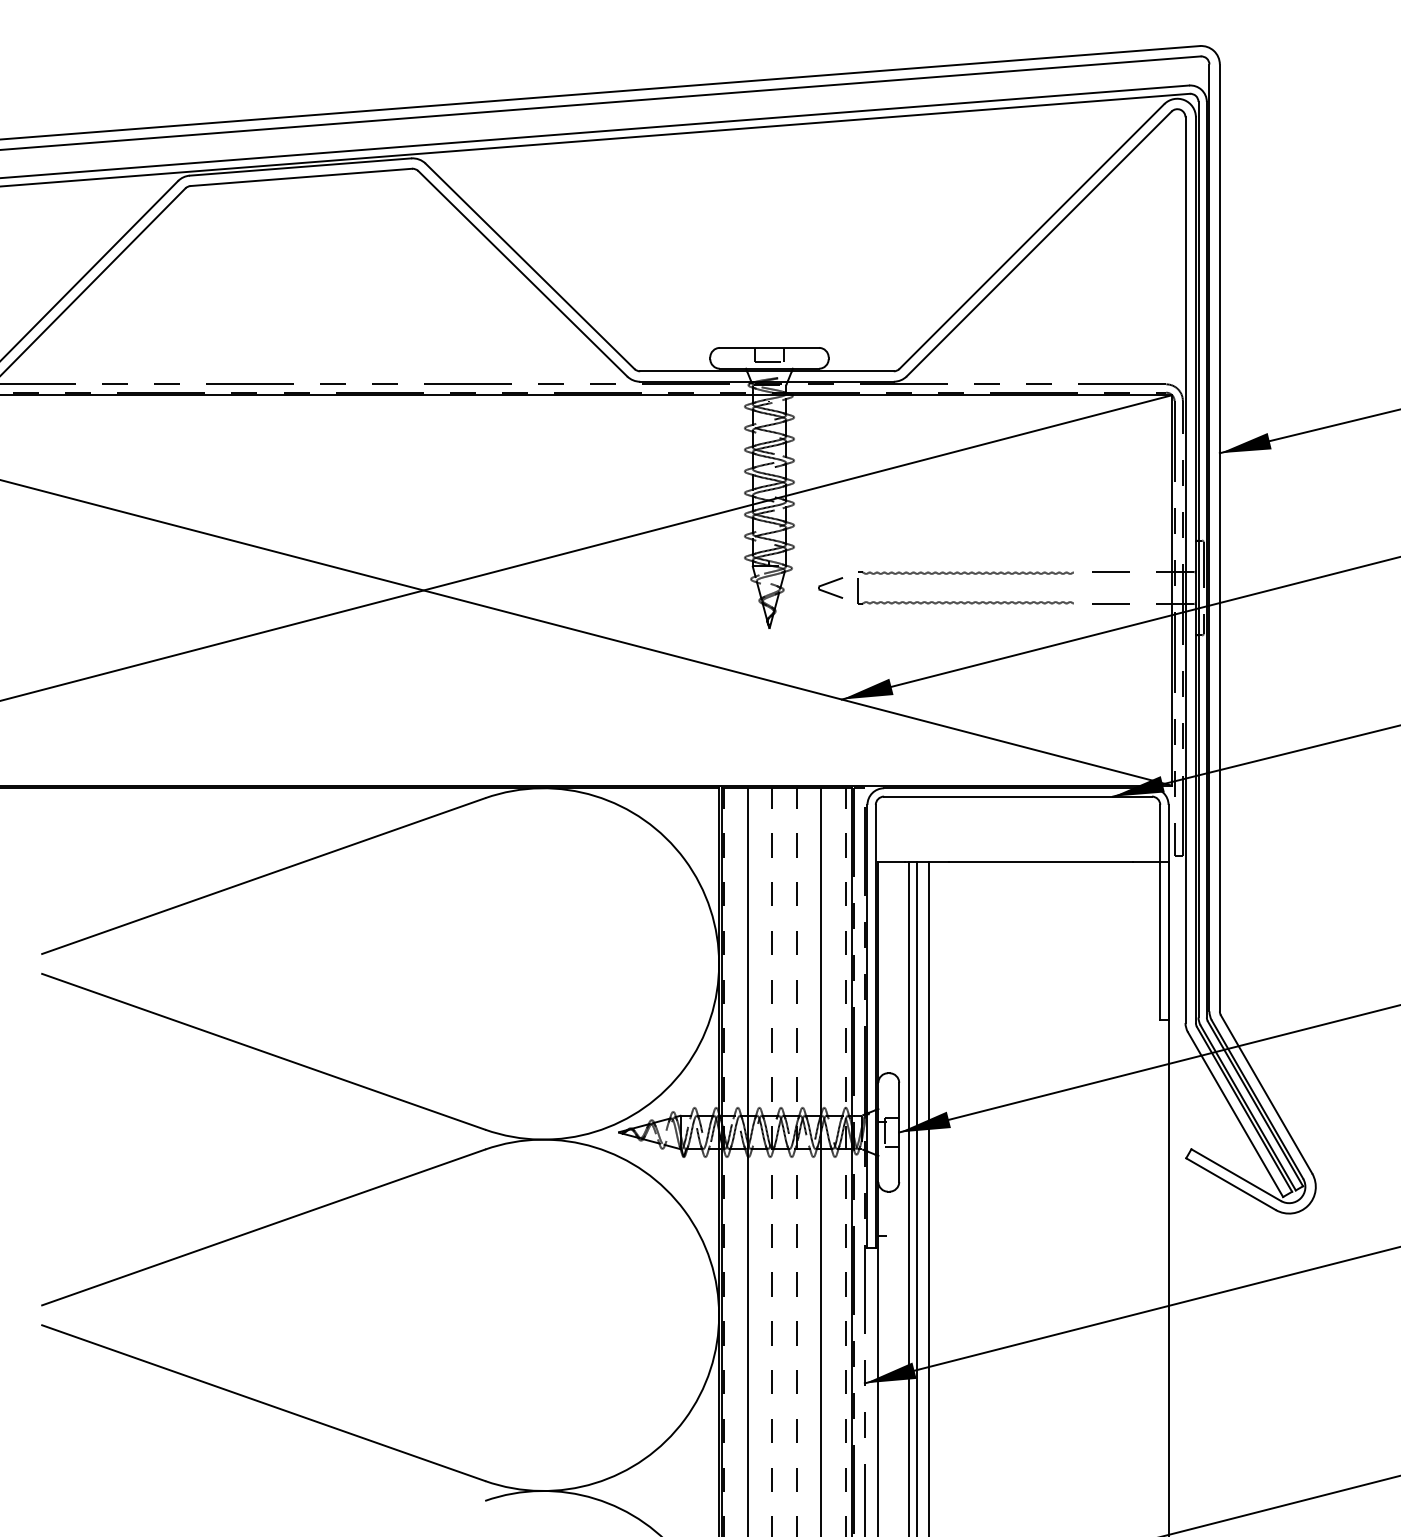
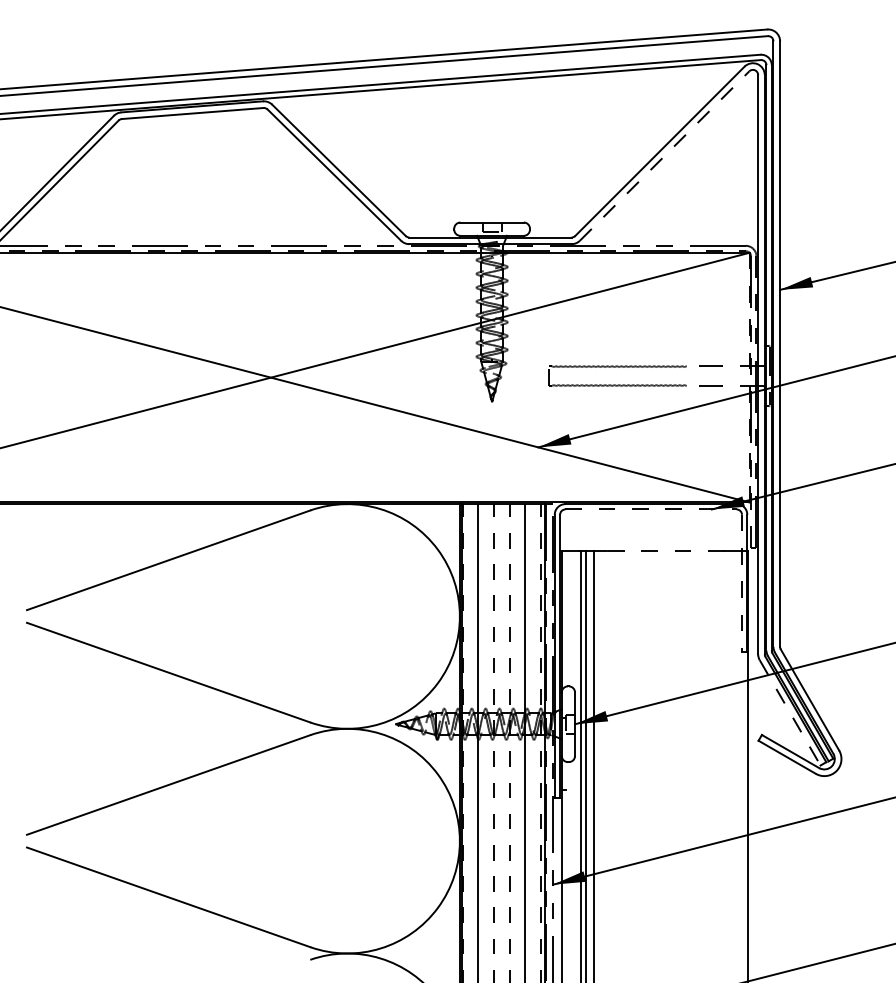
line: (1039, 244) -> (664, 156), solid -> dashed
part: (829, 587) -> (530, 375), removed
line: (1171, 590) -> (749, 377), solid -> dashed
line: (1018, 796) -> (651, 509), solid -> dashed
line: (1040, 862) -> (665, 551), solid -> dashed
line: (1161, 912) -> (742, 583), solid -> dashed
line: (1236, 1114) -> (790, 712), solid -> dashed

